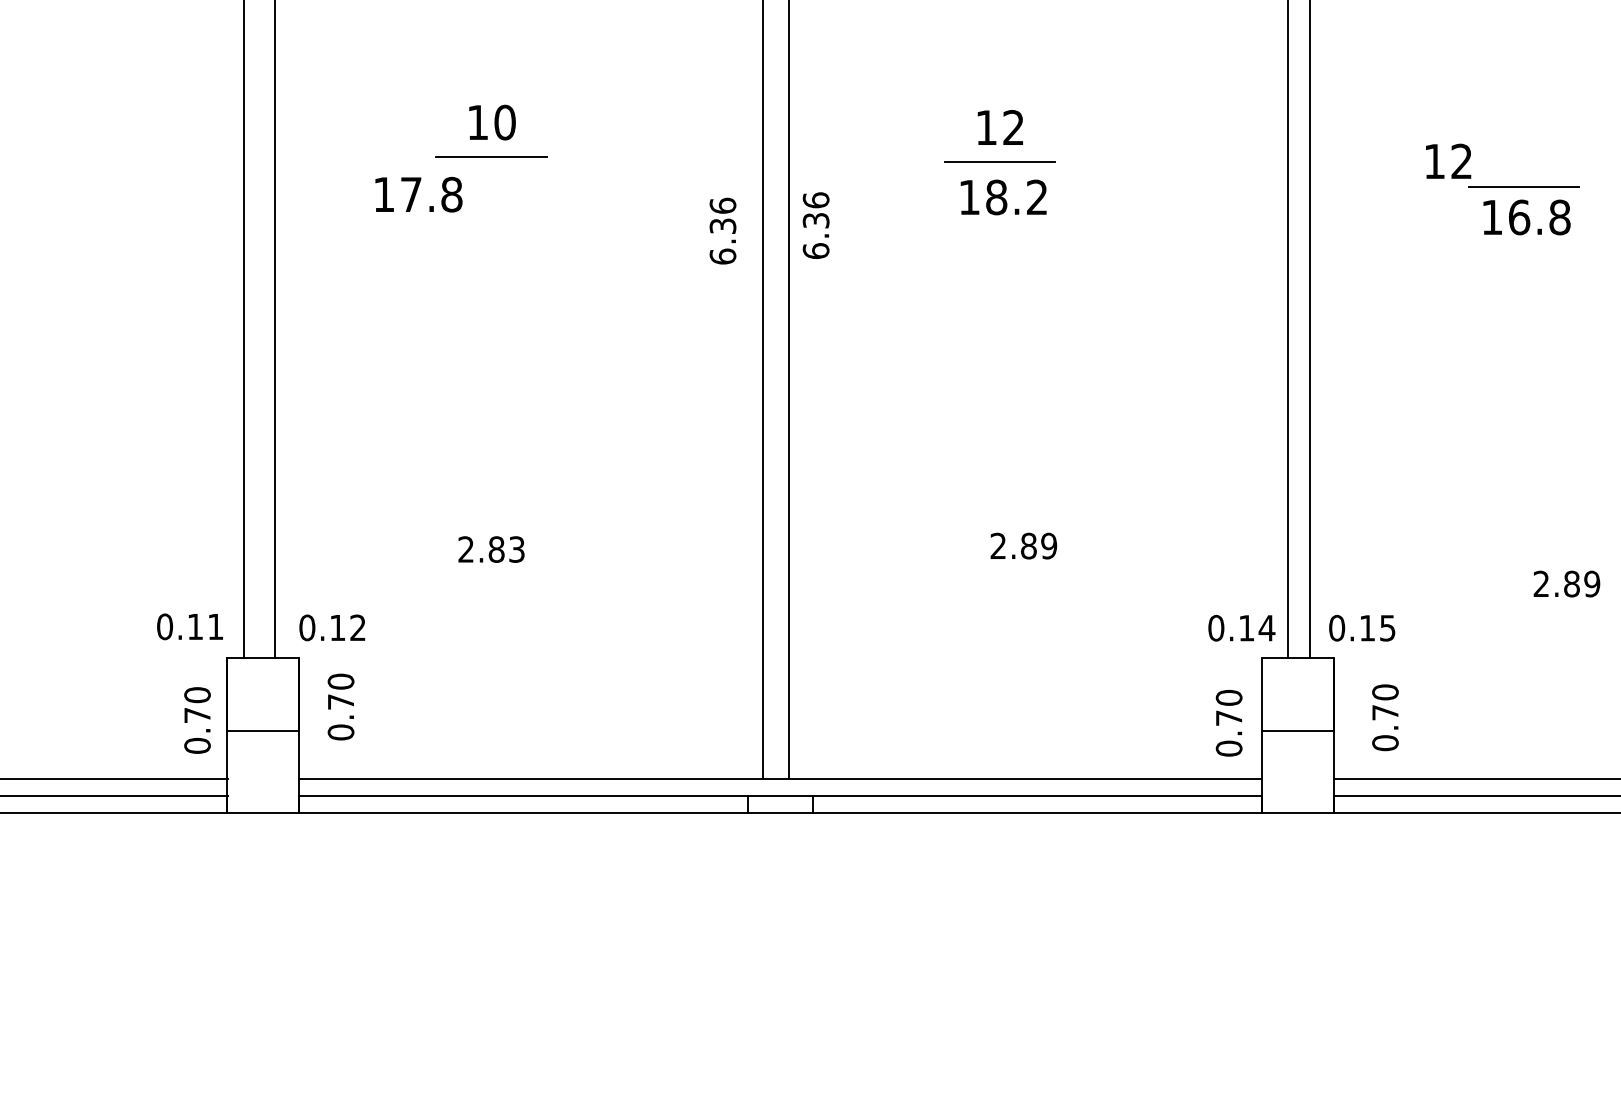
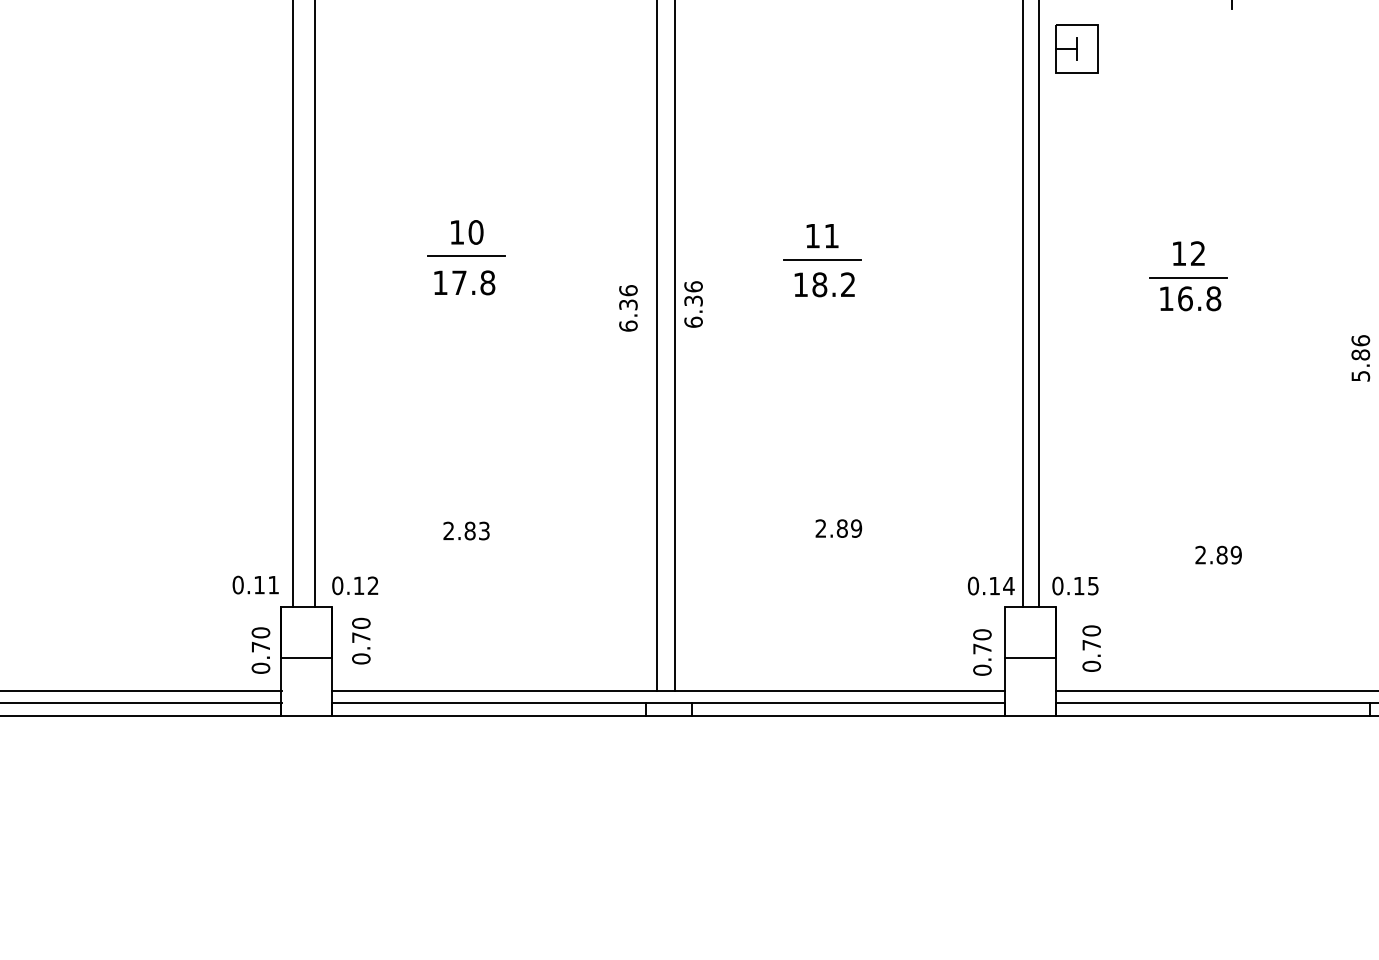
text: (1013, 126) -> (831, 235), 12 -> 11
text: (1448, 161) -> (1188, 253), moved
text: (418, 194) -> (464, 282), moved

